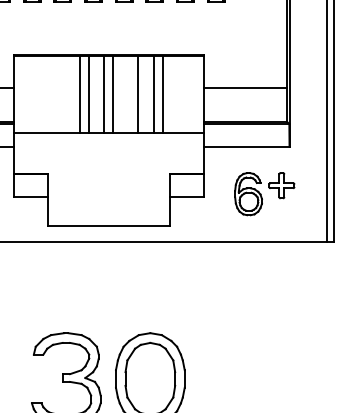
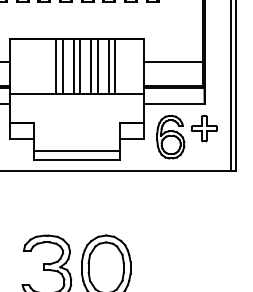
line: (129, 93) -> (91, 66), added
part: (263, 194) -> (186, 137), size x1.43
line: (108, 214) -> (76, 151), added

